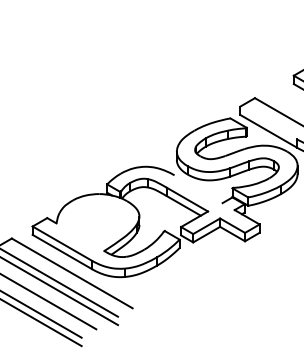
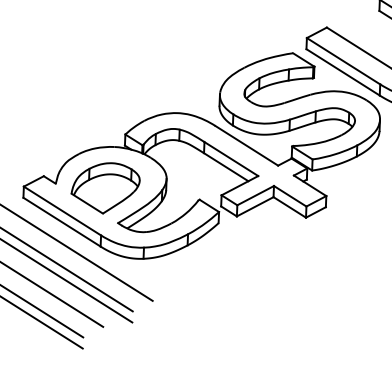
line: (268, 122) -> (343, 60), added
line: (198, 189) -> (246, 146), added
part: (93, 225) -> (104, 188), added

